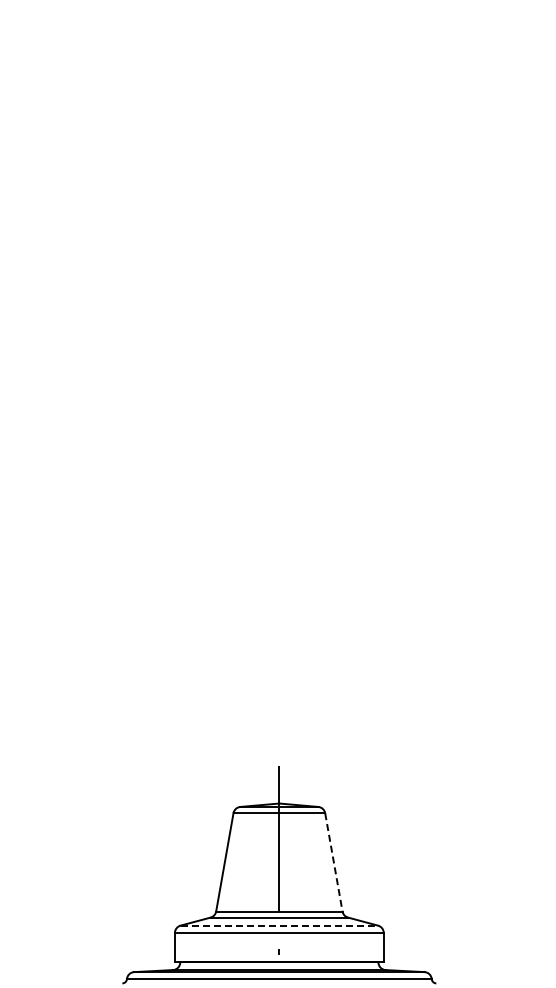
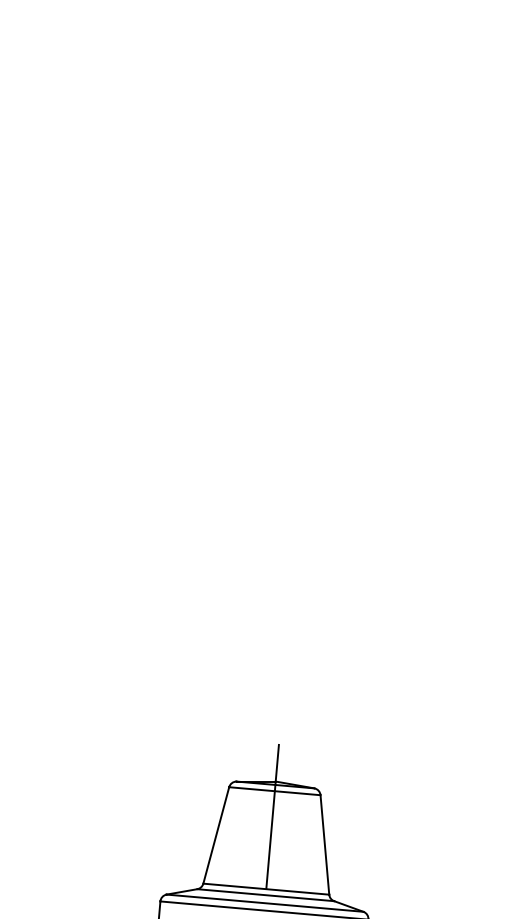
line: (333, 862) -> (324, 845), dashed -> solid
line: (279, 925) -> (265, 903), dashed -> solid

